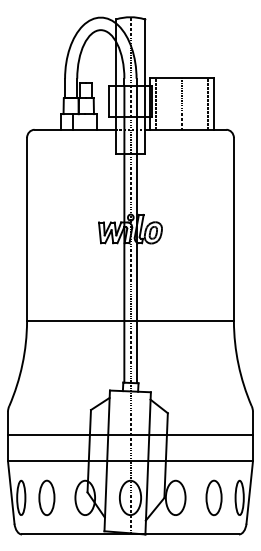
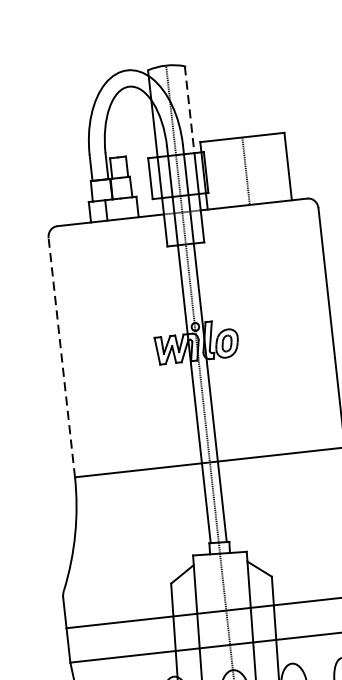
line: (144, 53) -> (189, 110), solid -> dashed
line: (156, 103) -> (212, 174), removed
line: (208, 103) -> (280, 166), removed
line: (27, 229) -> (62, 357), solid -> dashed

